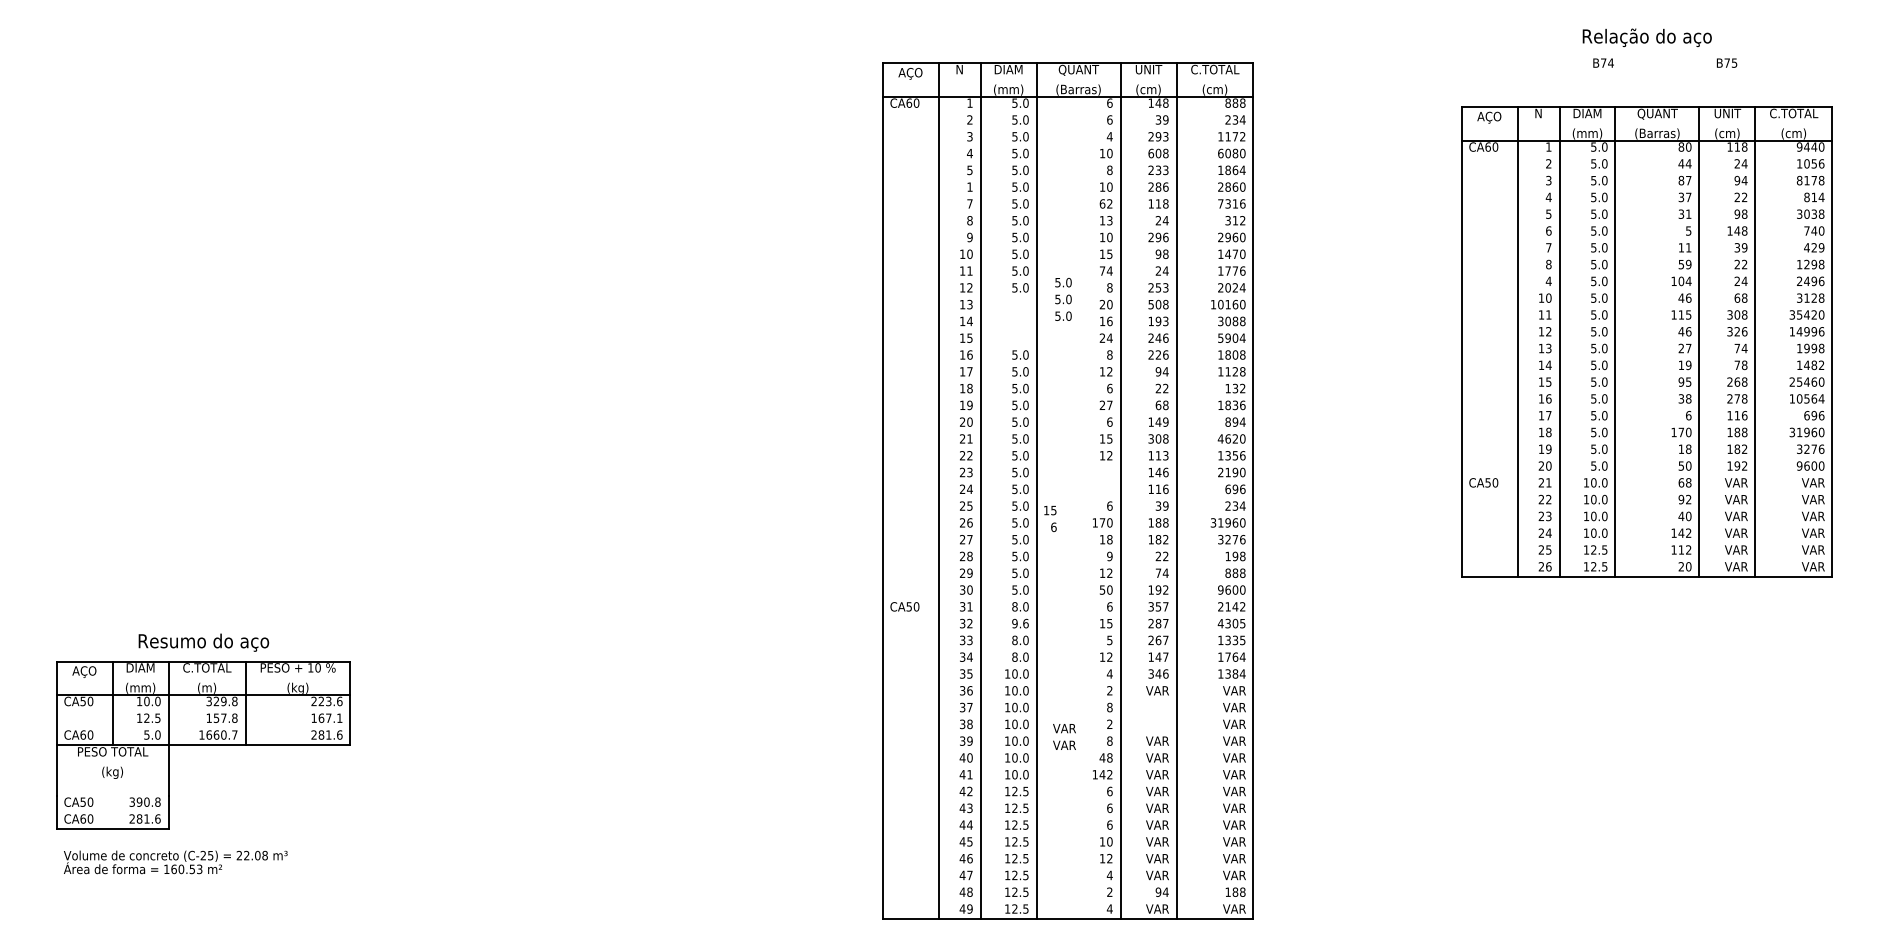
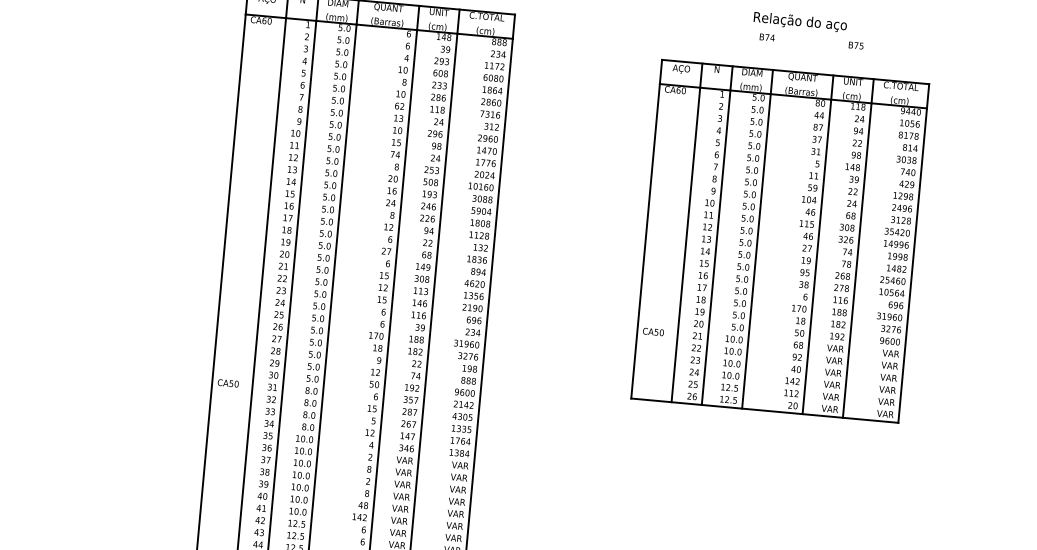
text: (969, 186) -> (302, 84), 1 -> 6
text: (1548, 281) -> (713, 191), 4 -> 9
text: (1063, 299) -> (330, 185), moved
text: (1050, 518) -> (381, 305), moved
text: (1020, 623) -> (310, 402), 9.6 -> 8.0
text: (1064, 736) -> (403, 478), moved

